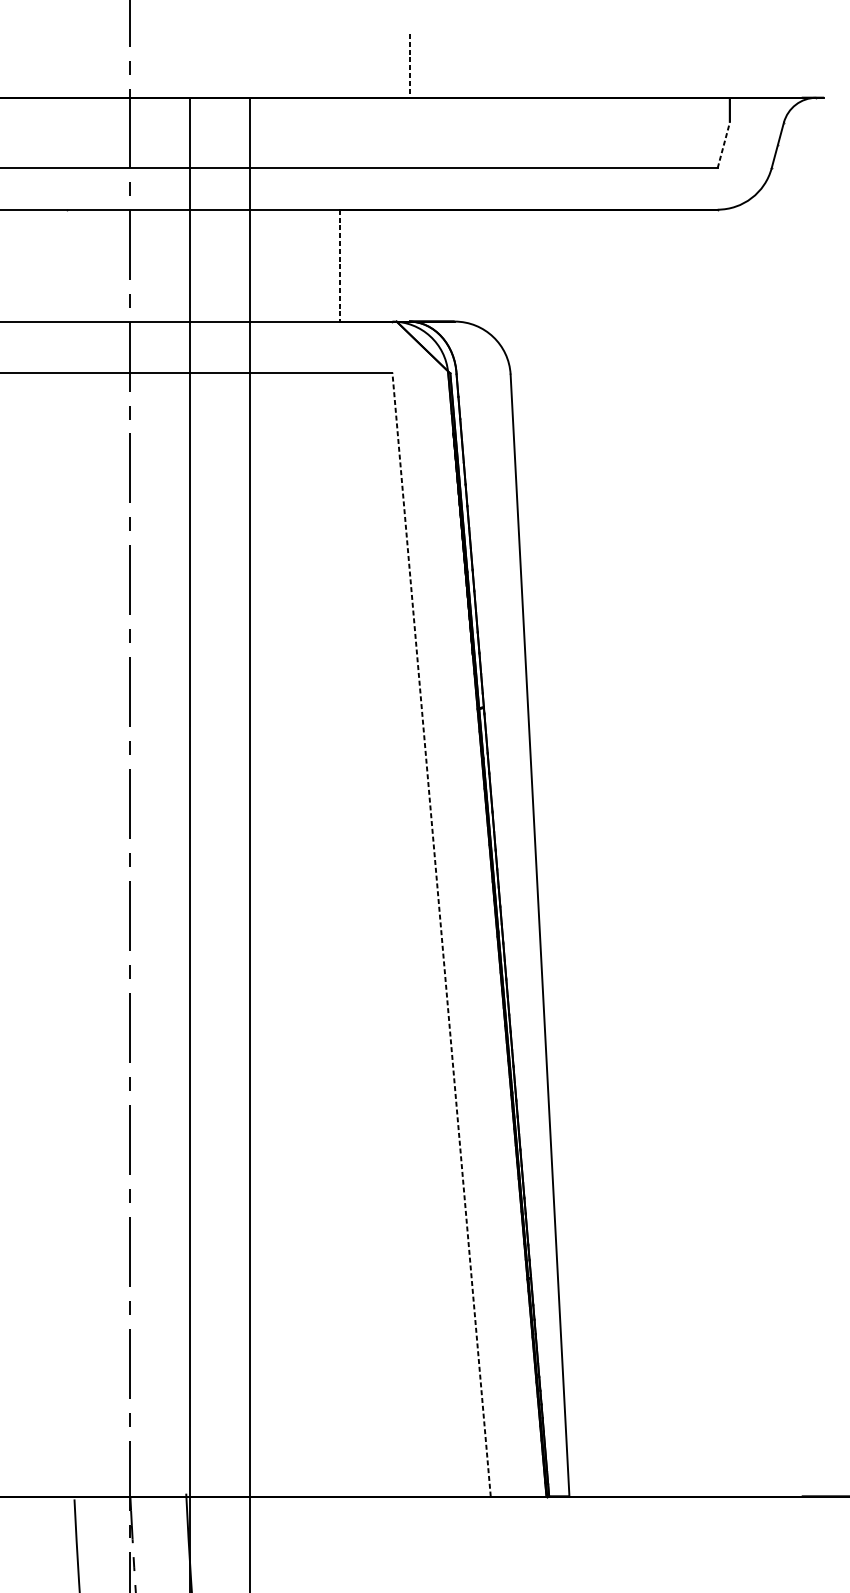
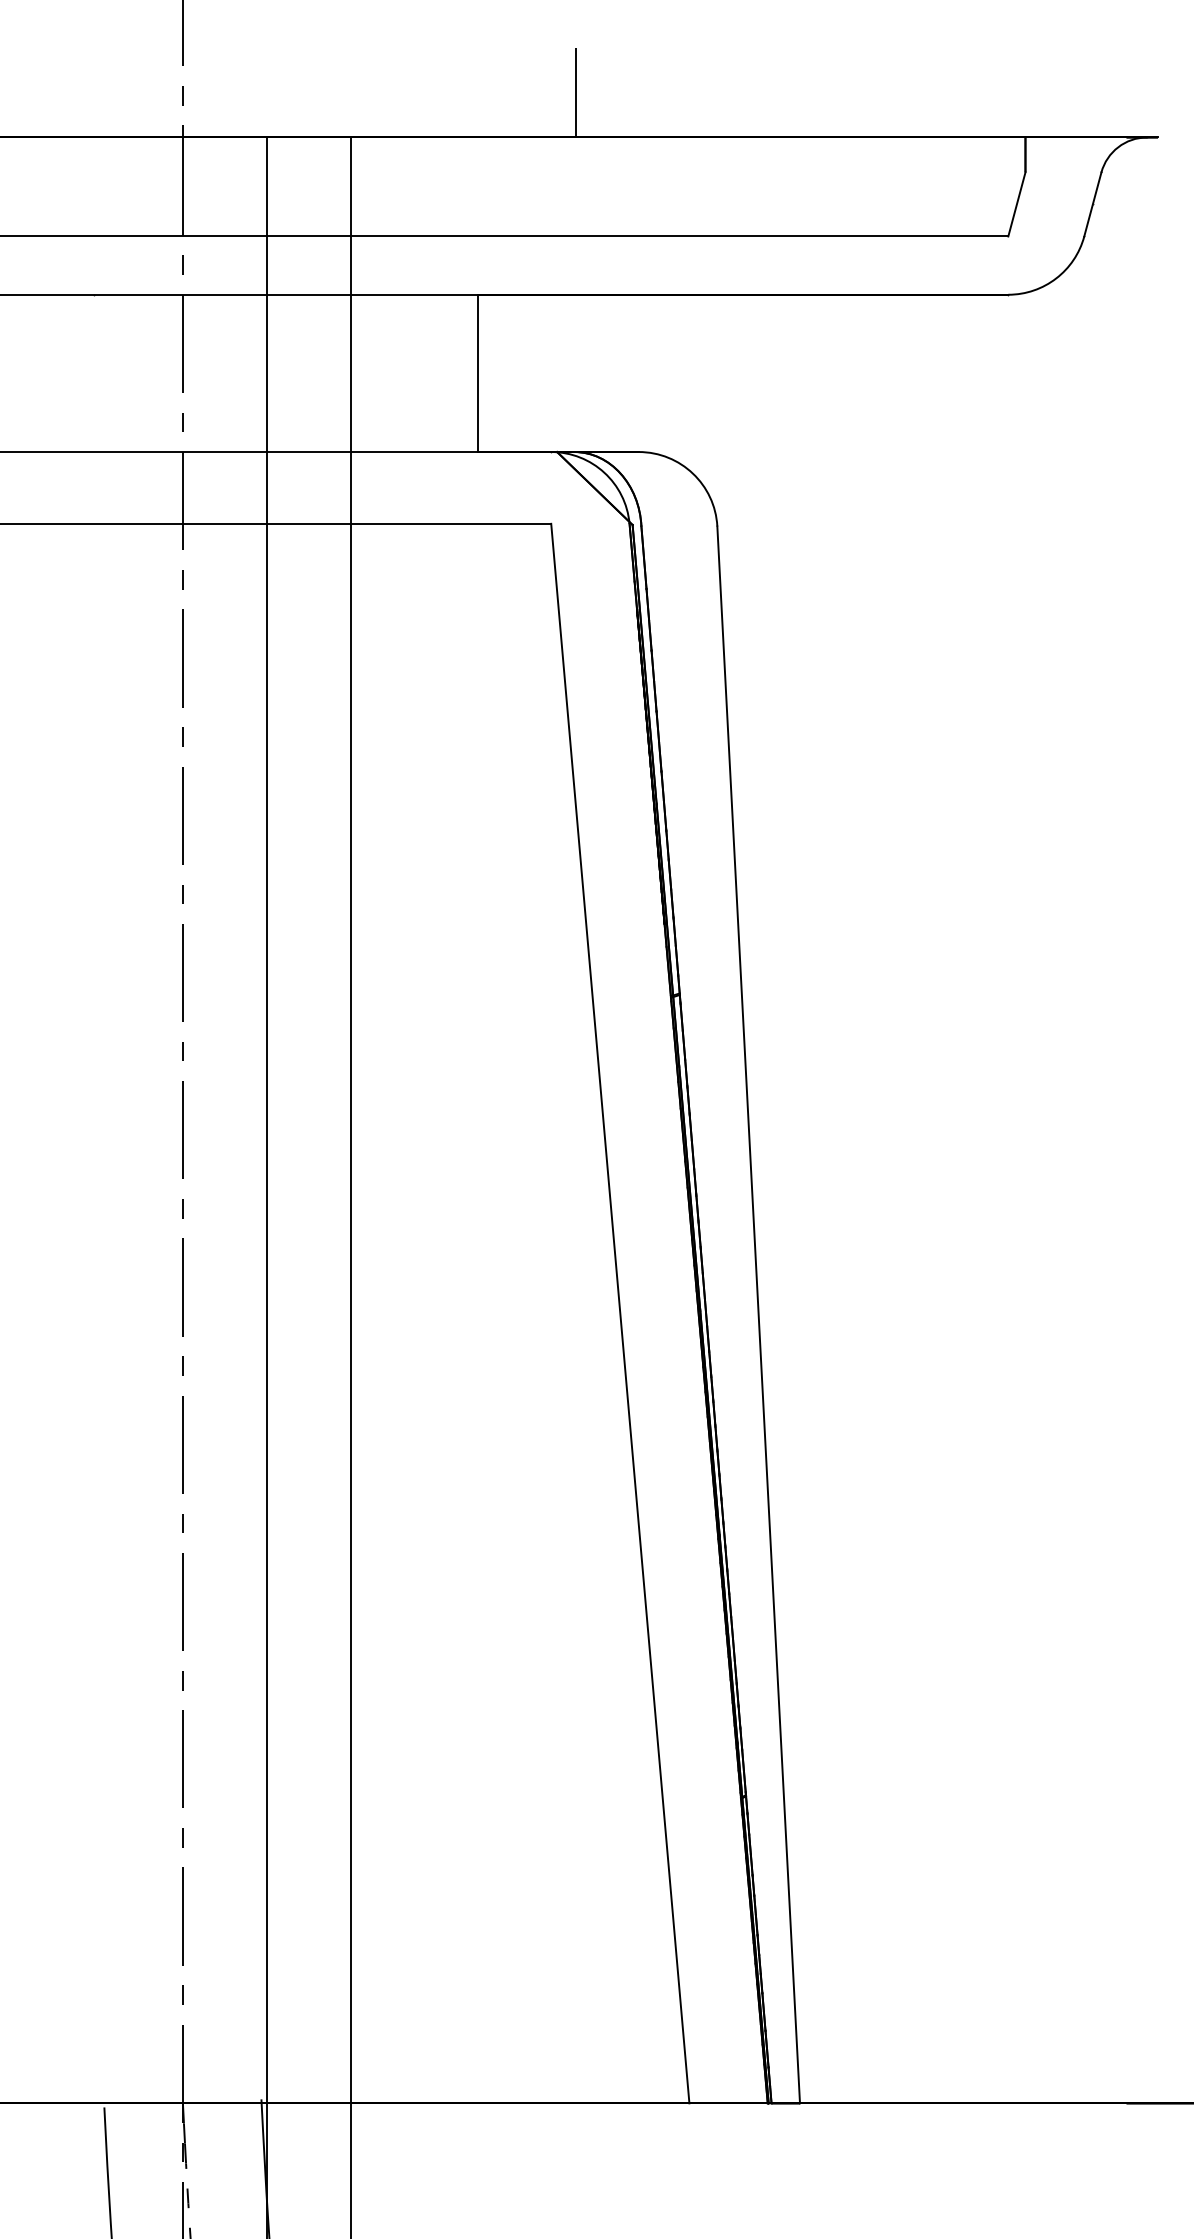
line: (410, 65) -> (576, 92), dashed -> solid
line: (724, 145) -> (1017, 204), dashed -> solid
line: (339, 265) -> (477, 373), dashed -> solid
line: (441, 934) -> (620, 1313), dashed -> solid

